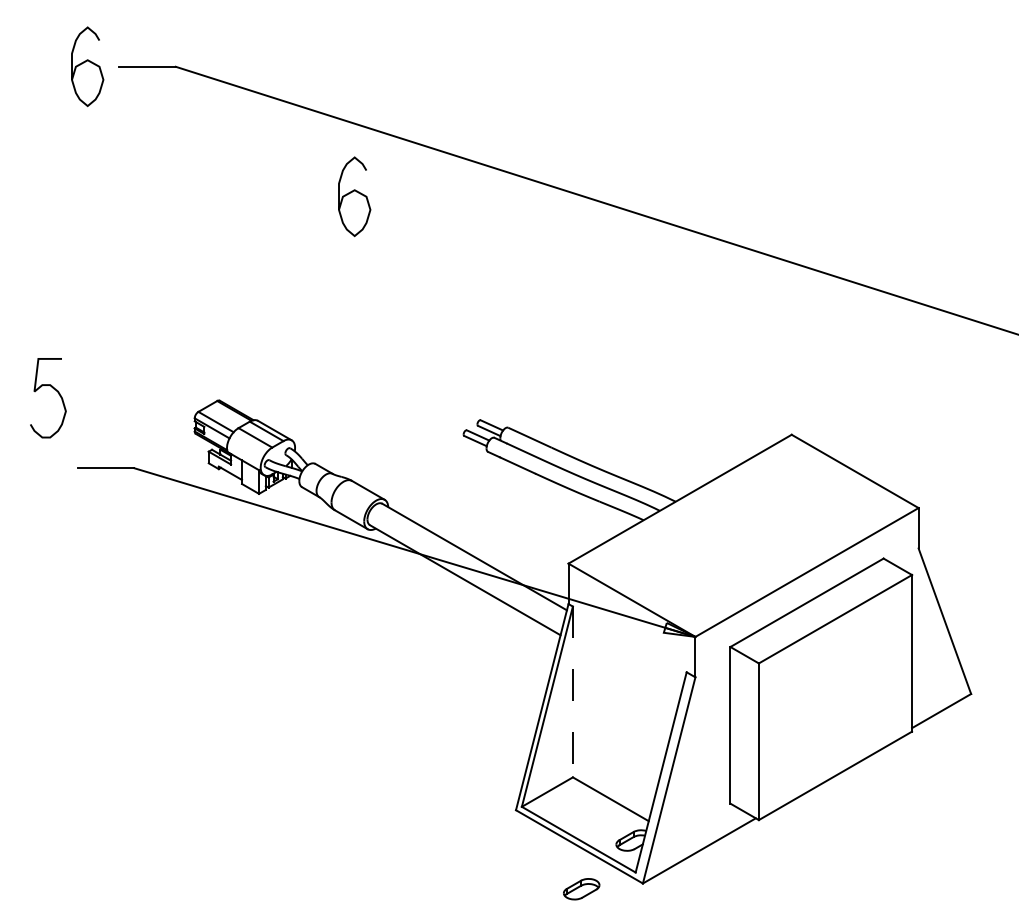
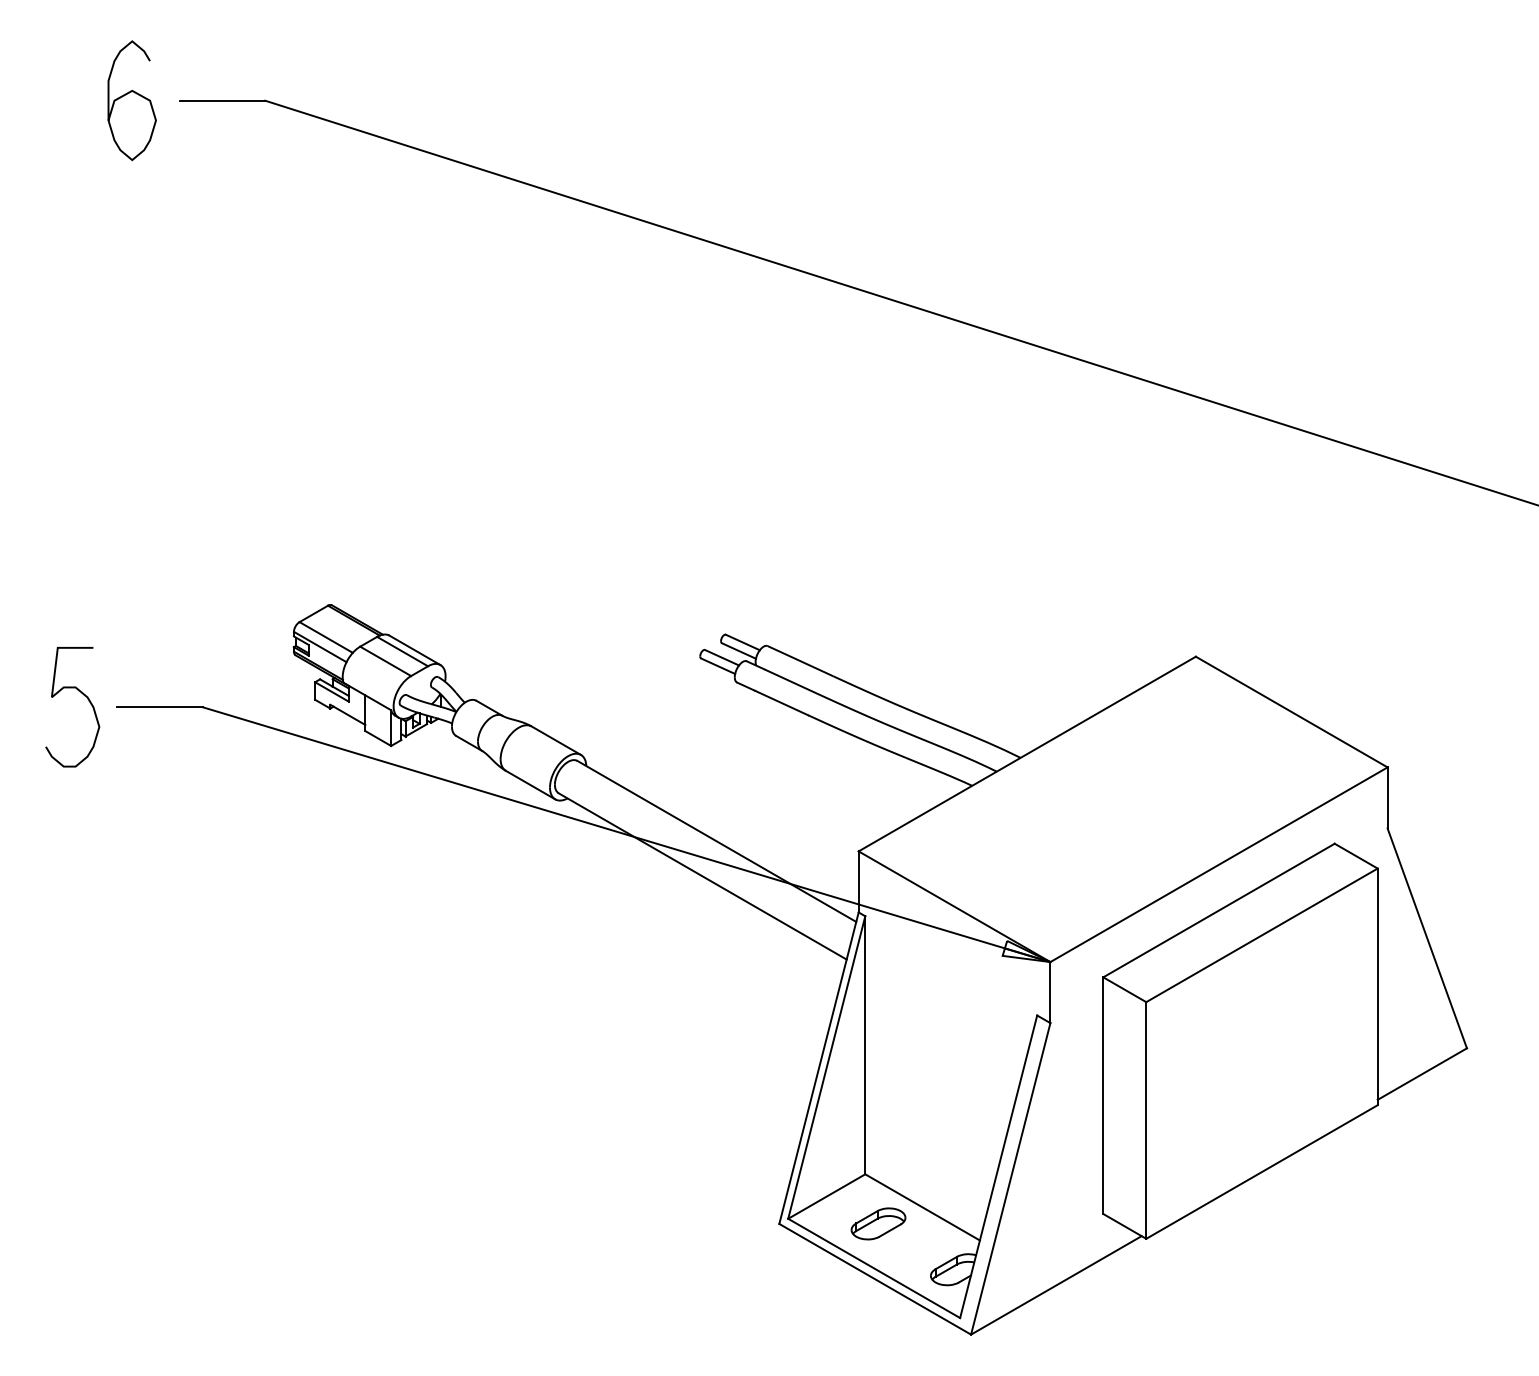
curve: (351, 193) -> (530, 292), removed
curve: (53, 389) -> (80, 694), moved
line: (572, 692) -> (864, 1046), dashed -> solid
part: (581, 889) -> (878, 1224), moved

